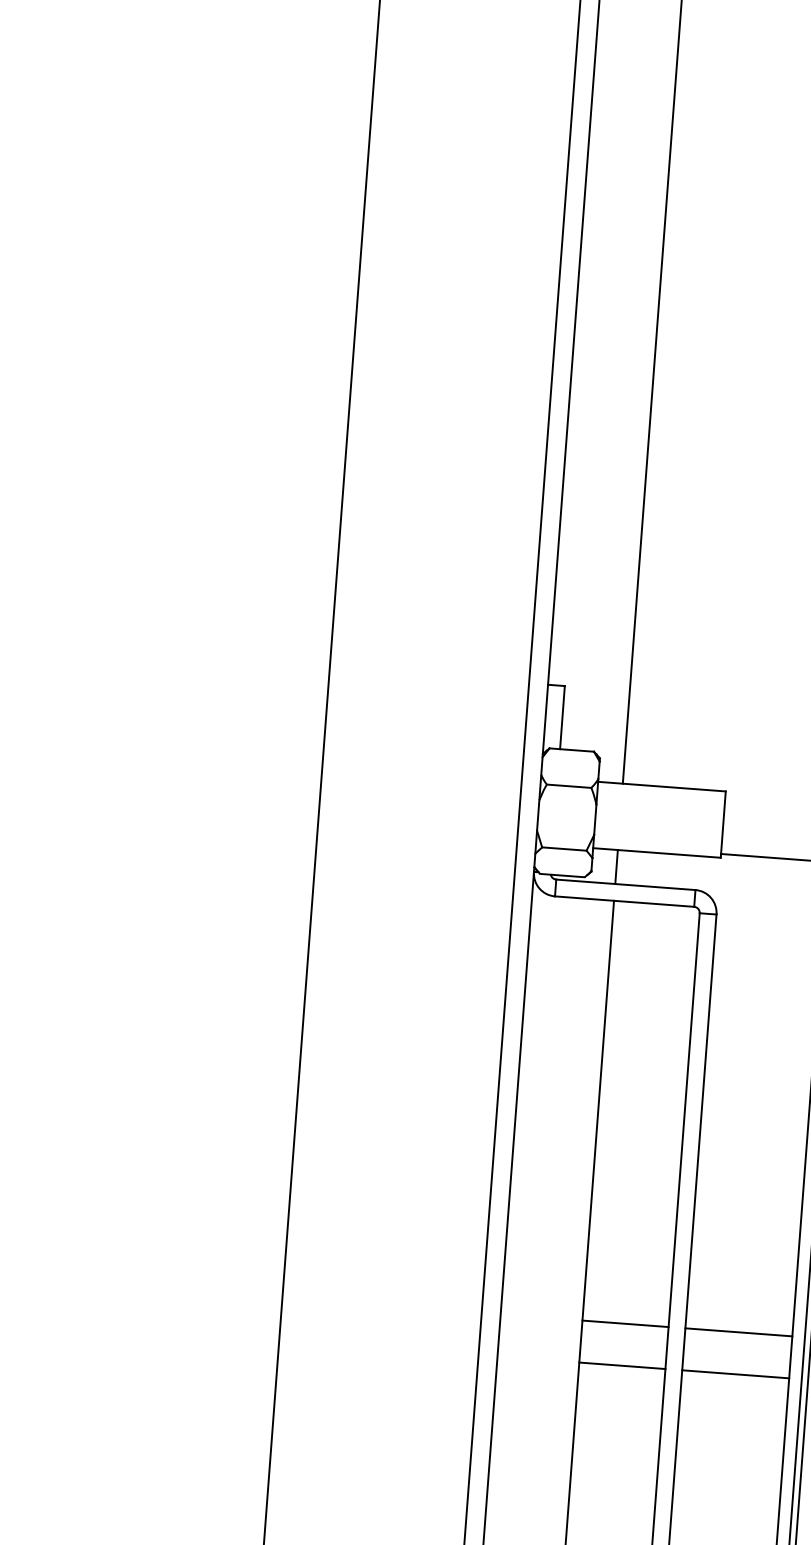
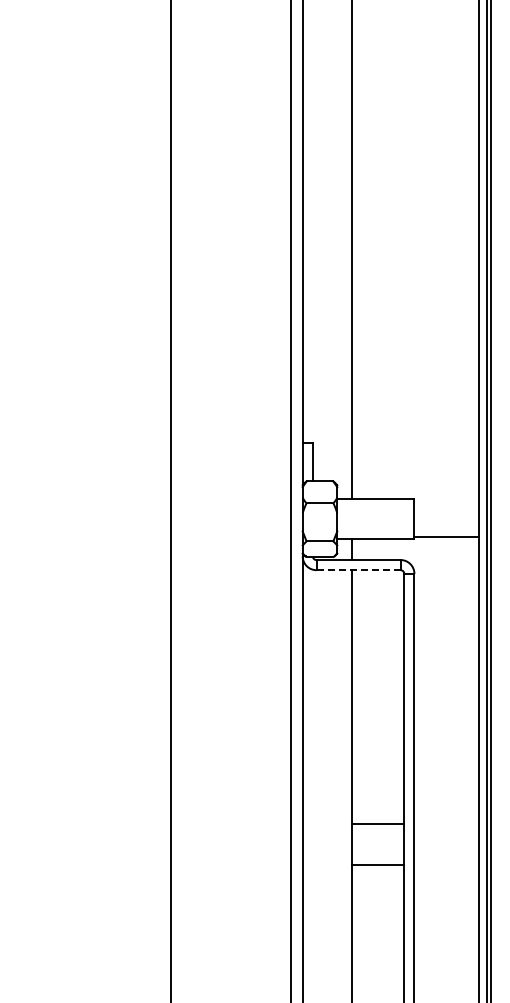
line: (624, 902) -> (358, 570), solid -> dashed
line: (738, 1333) -> (446, 824), removed
line: (622, 1365) -> (378, 865), moved
line: (735, 1374) -> (446, 849), removed

